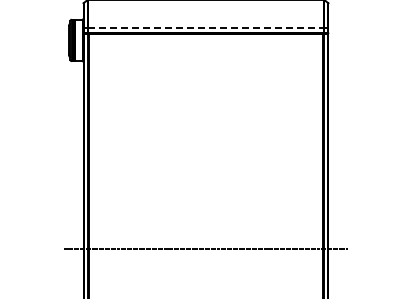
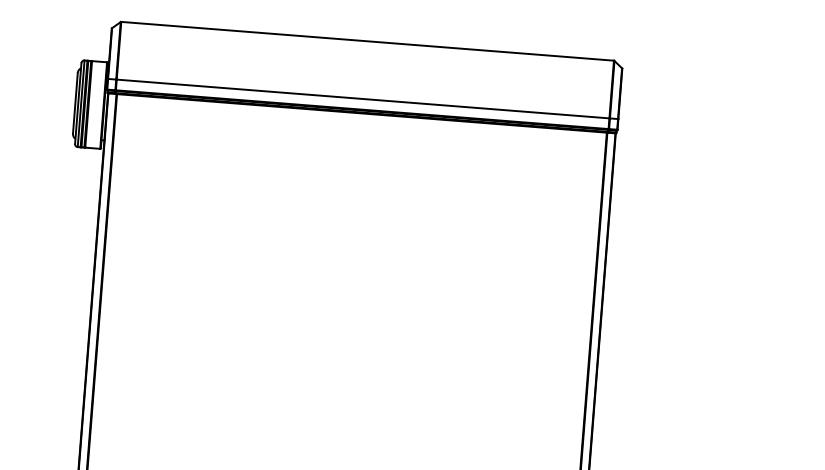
line: (206, 27) -> (364, 98), dashed -> solid

